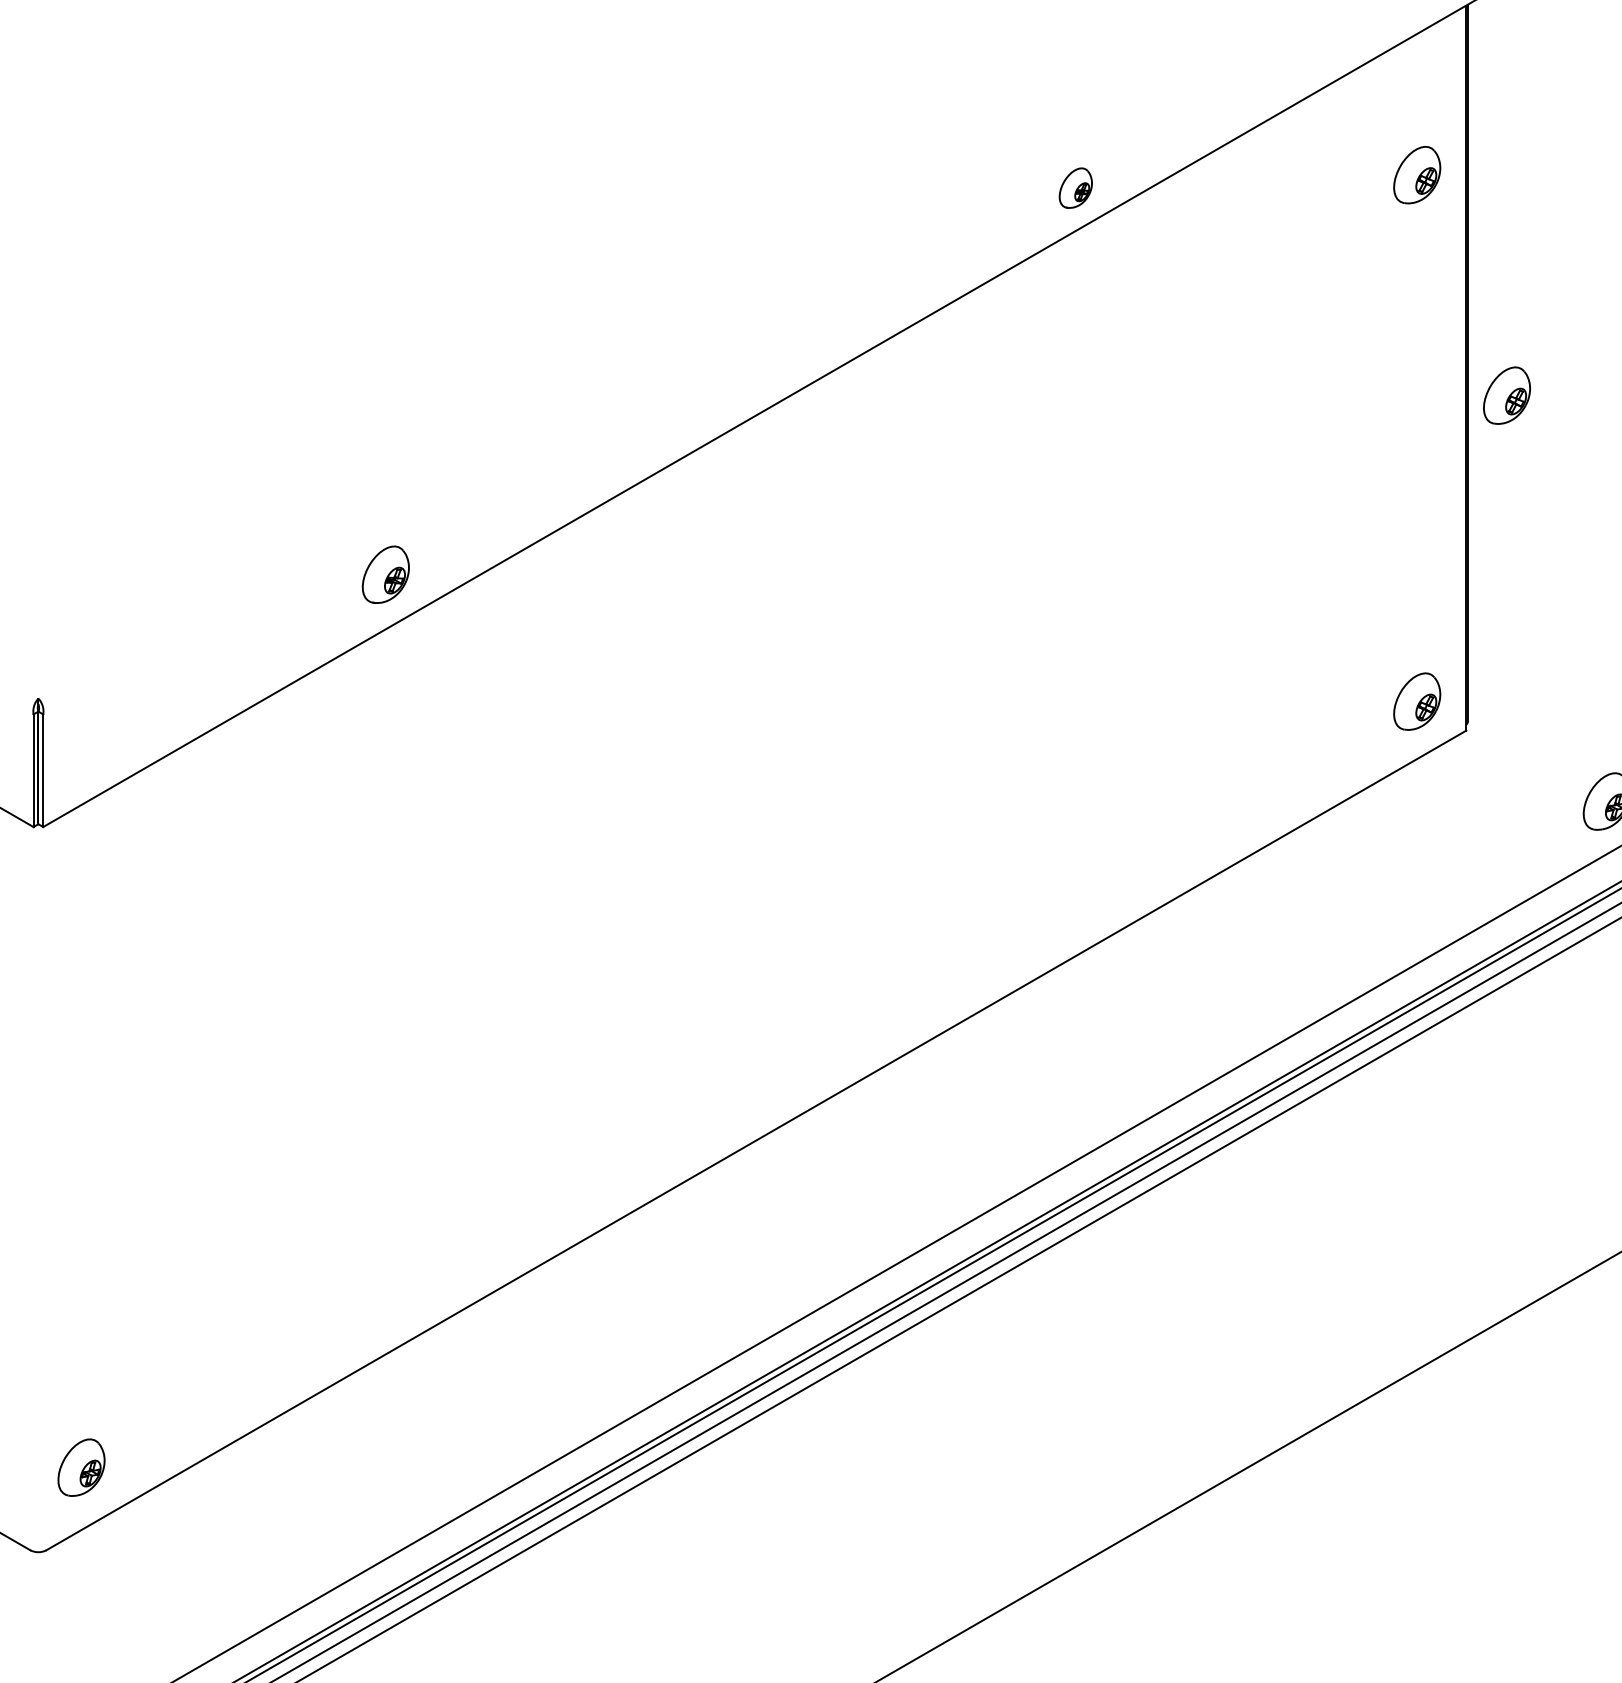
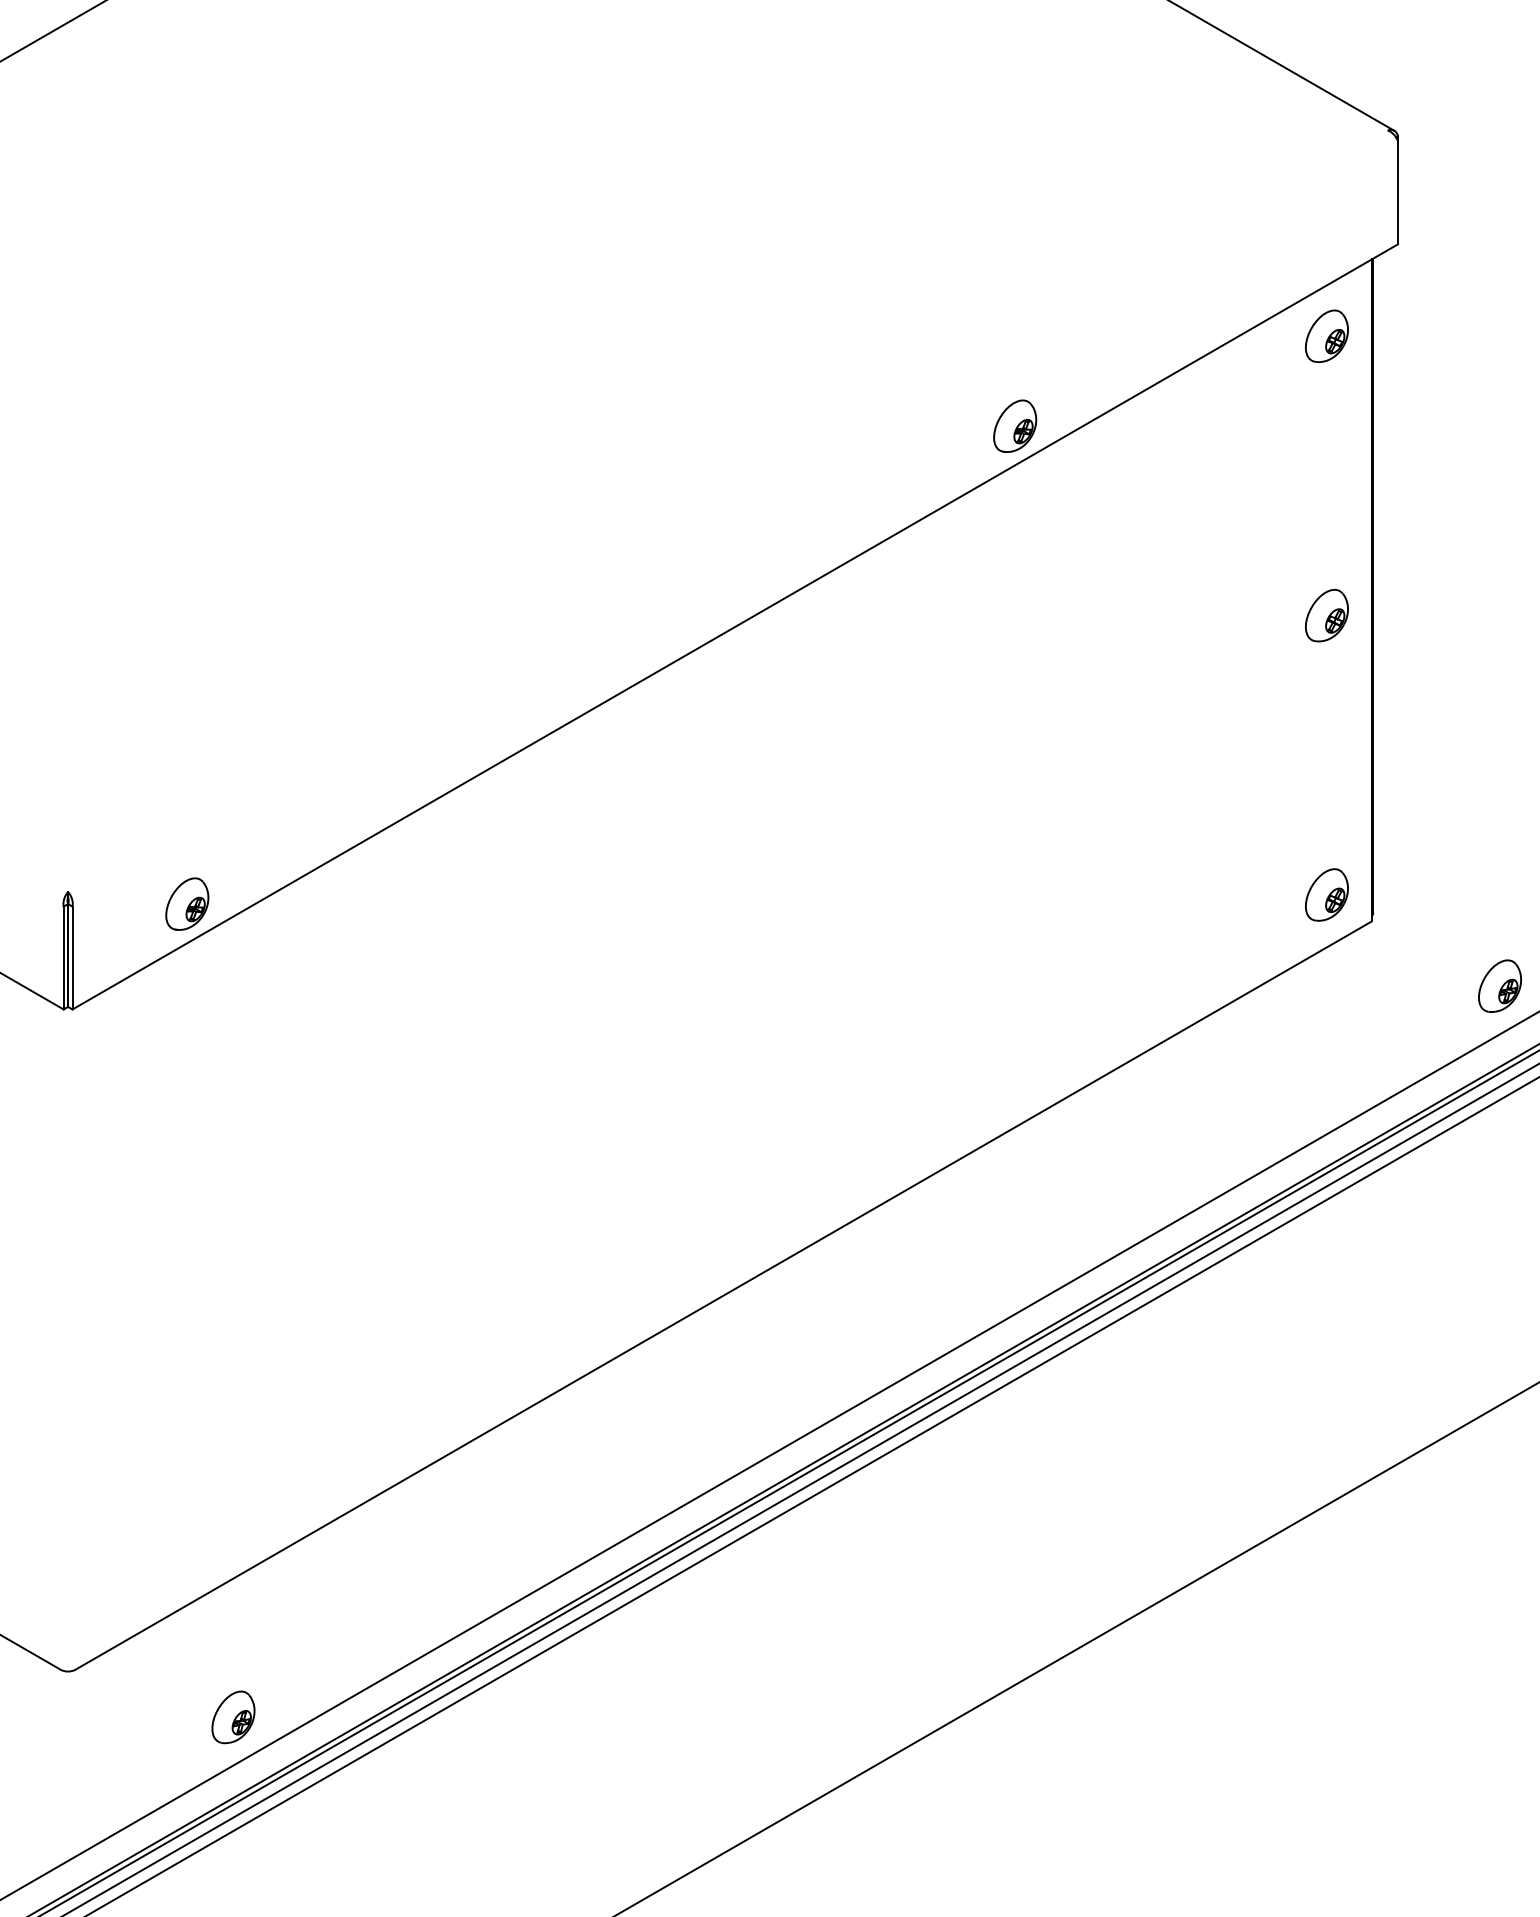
part: (1416, 174) -> (1326, 335), moved
part: (1076, 187) -> (1015, 425), size x1.43
part: (1506, 395) -> (1326, 615), moved
part: (386, 574) -> (187, 903), moved
part: (81, 1467) -> (233, 1717), moved

